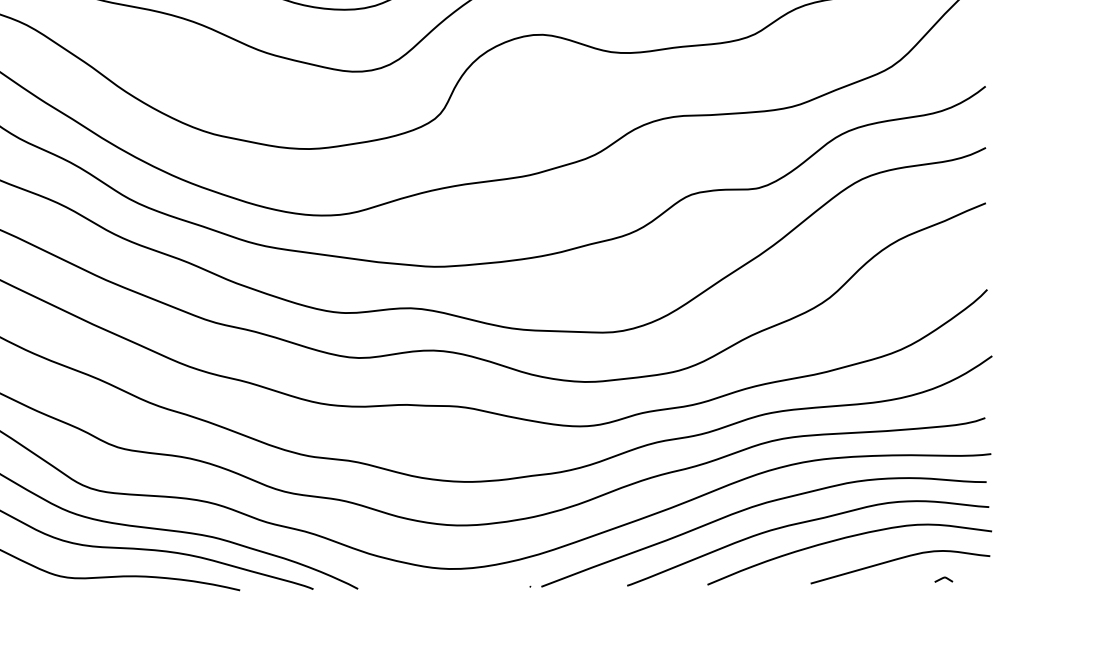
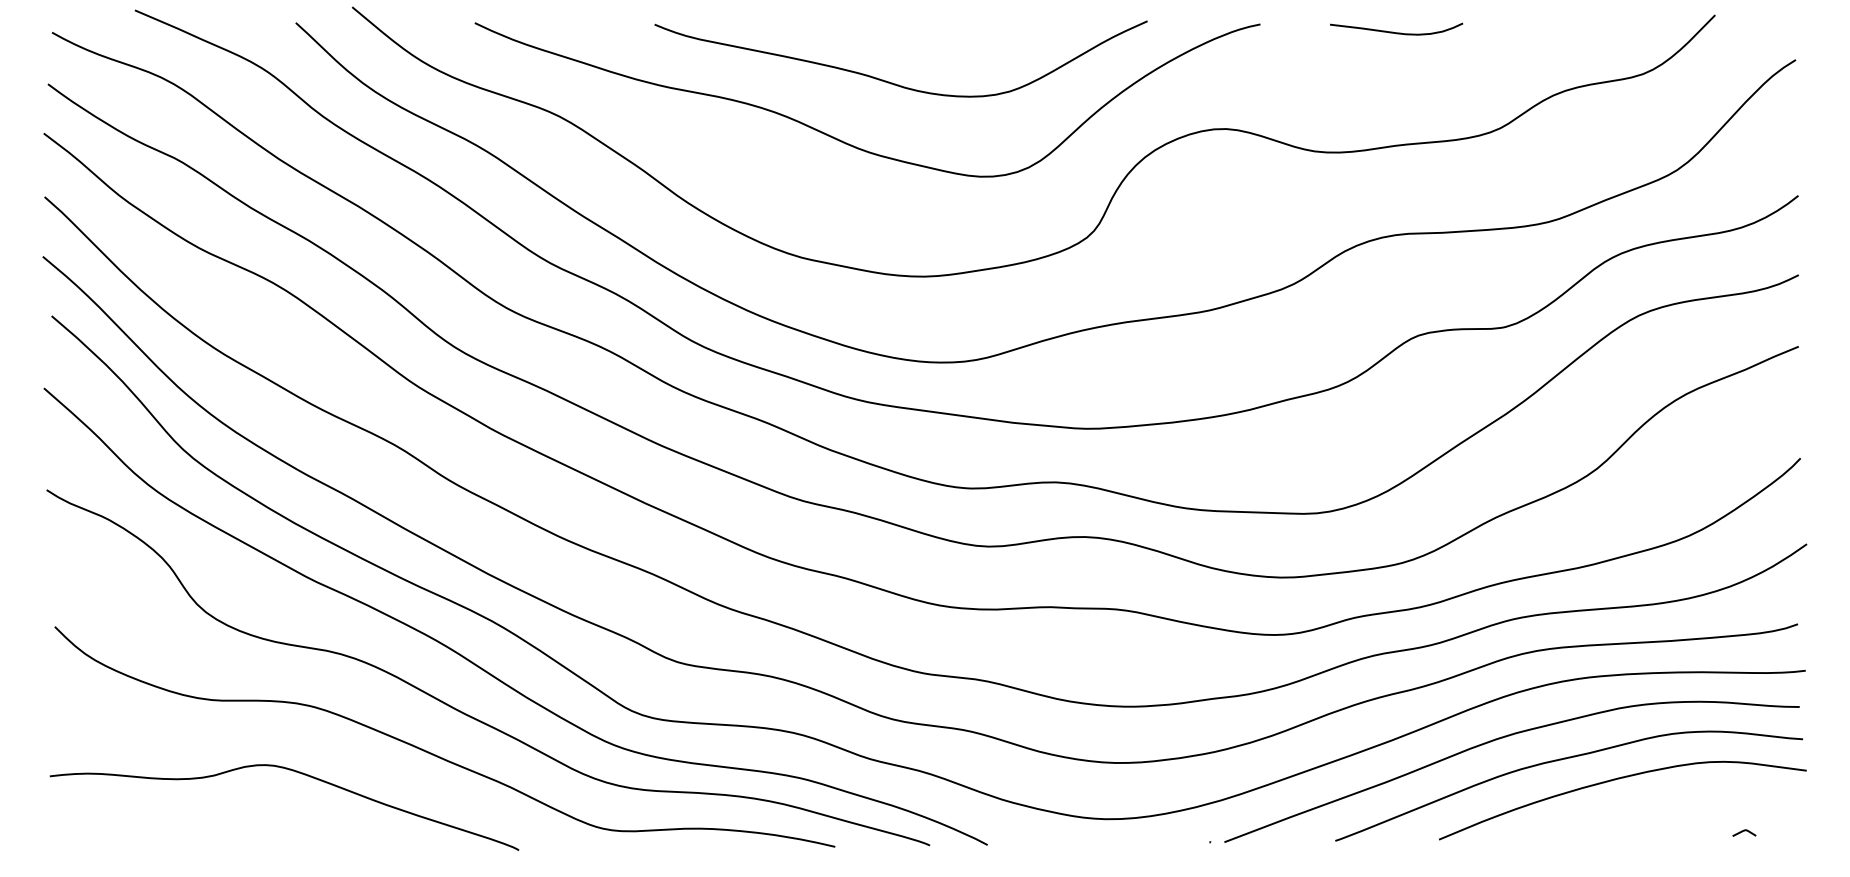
curve: (898, 559) -> (1685, 807), removed

